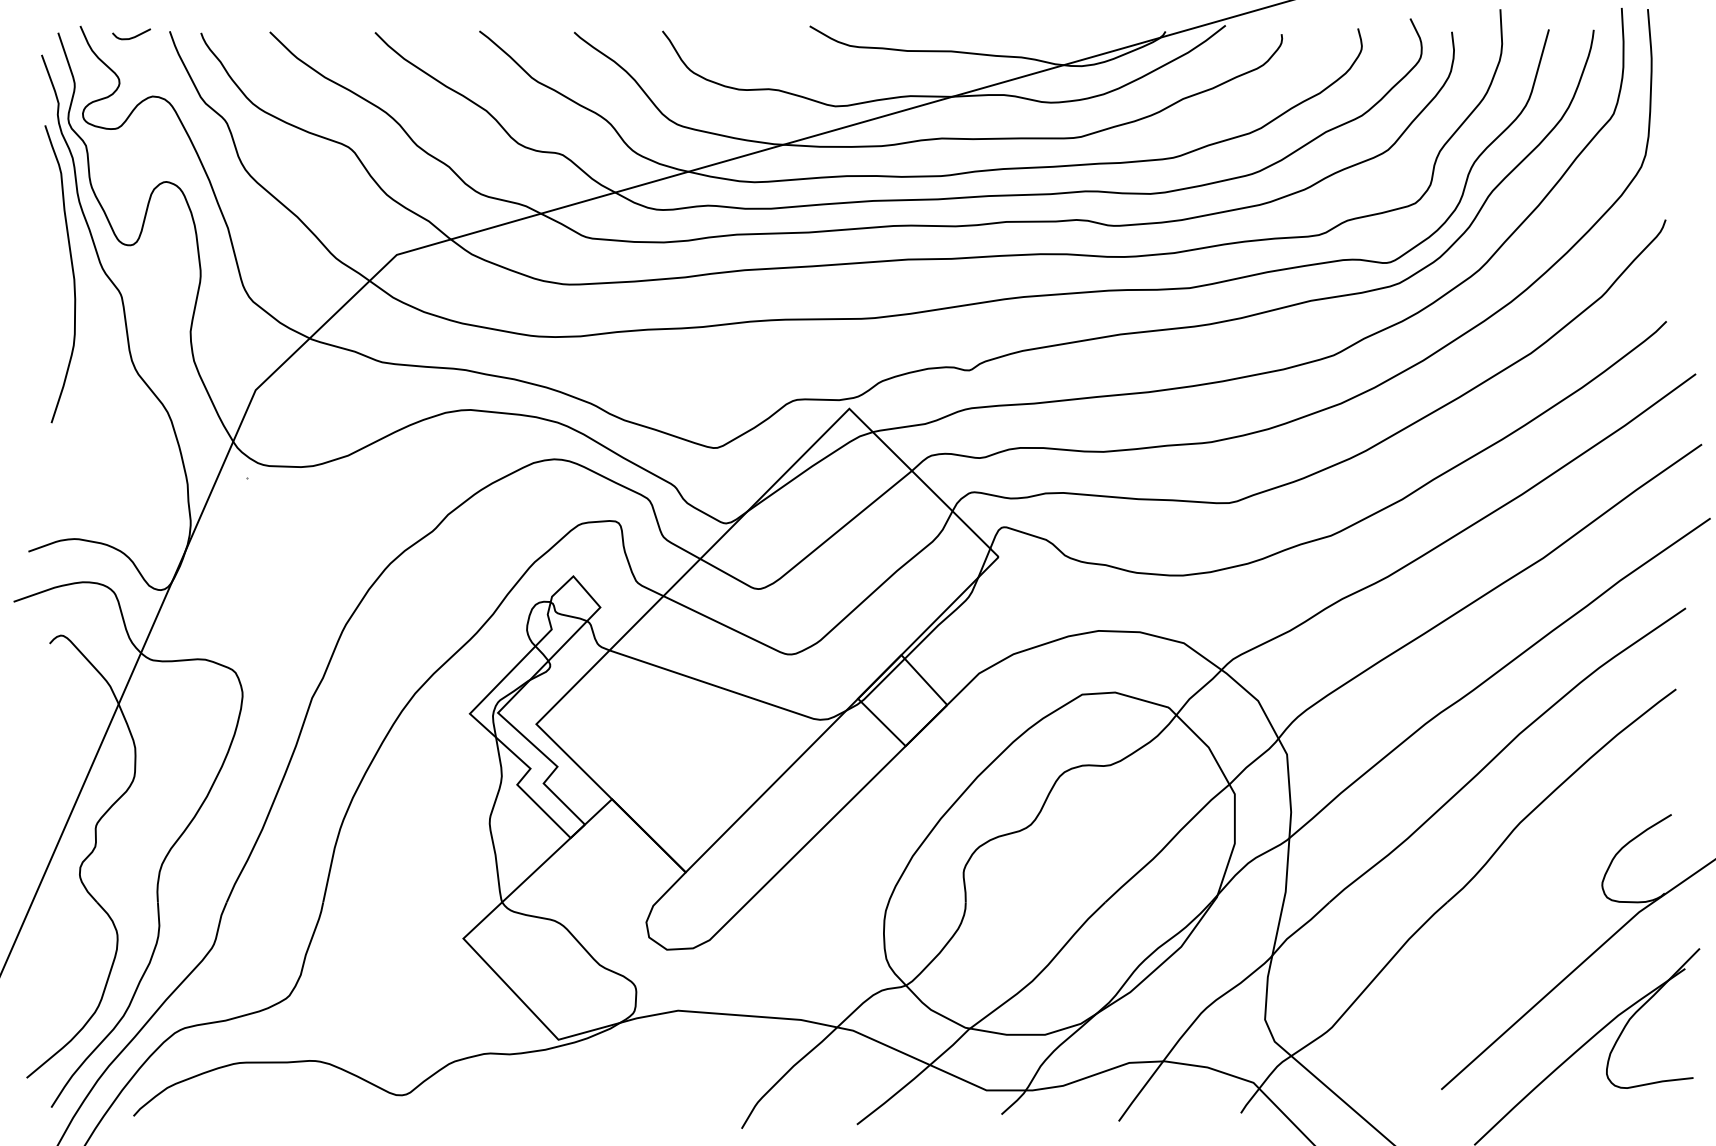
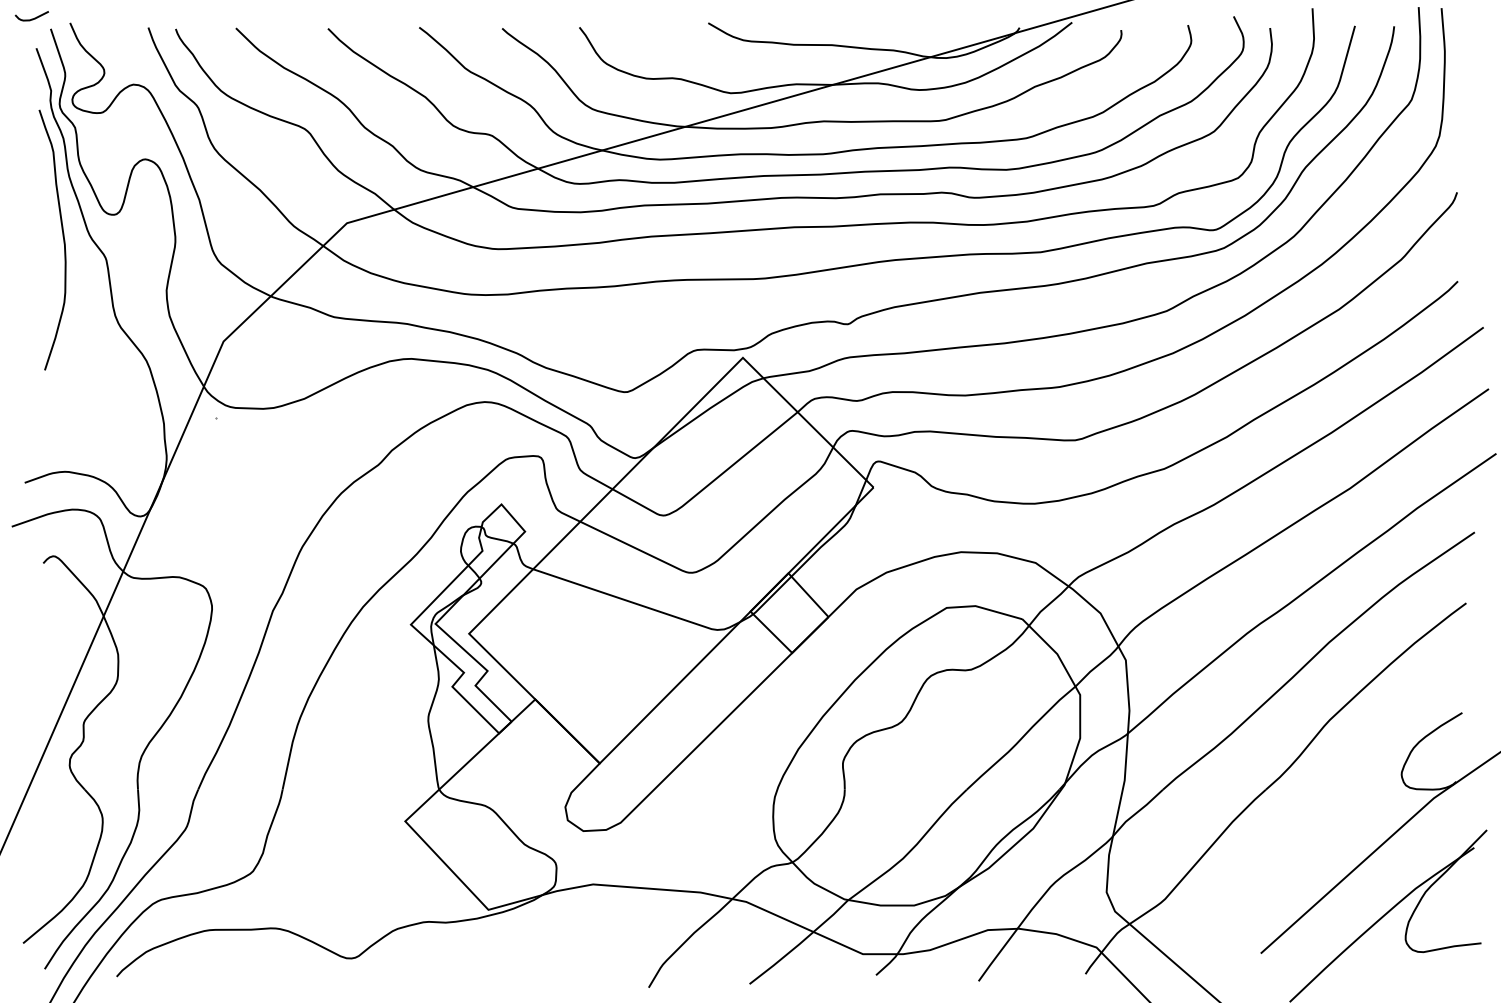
curve: (131, 36) -> (31, 18), moved

